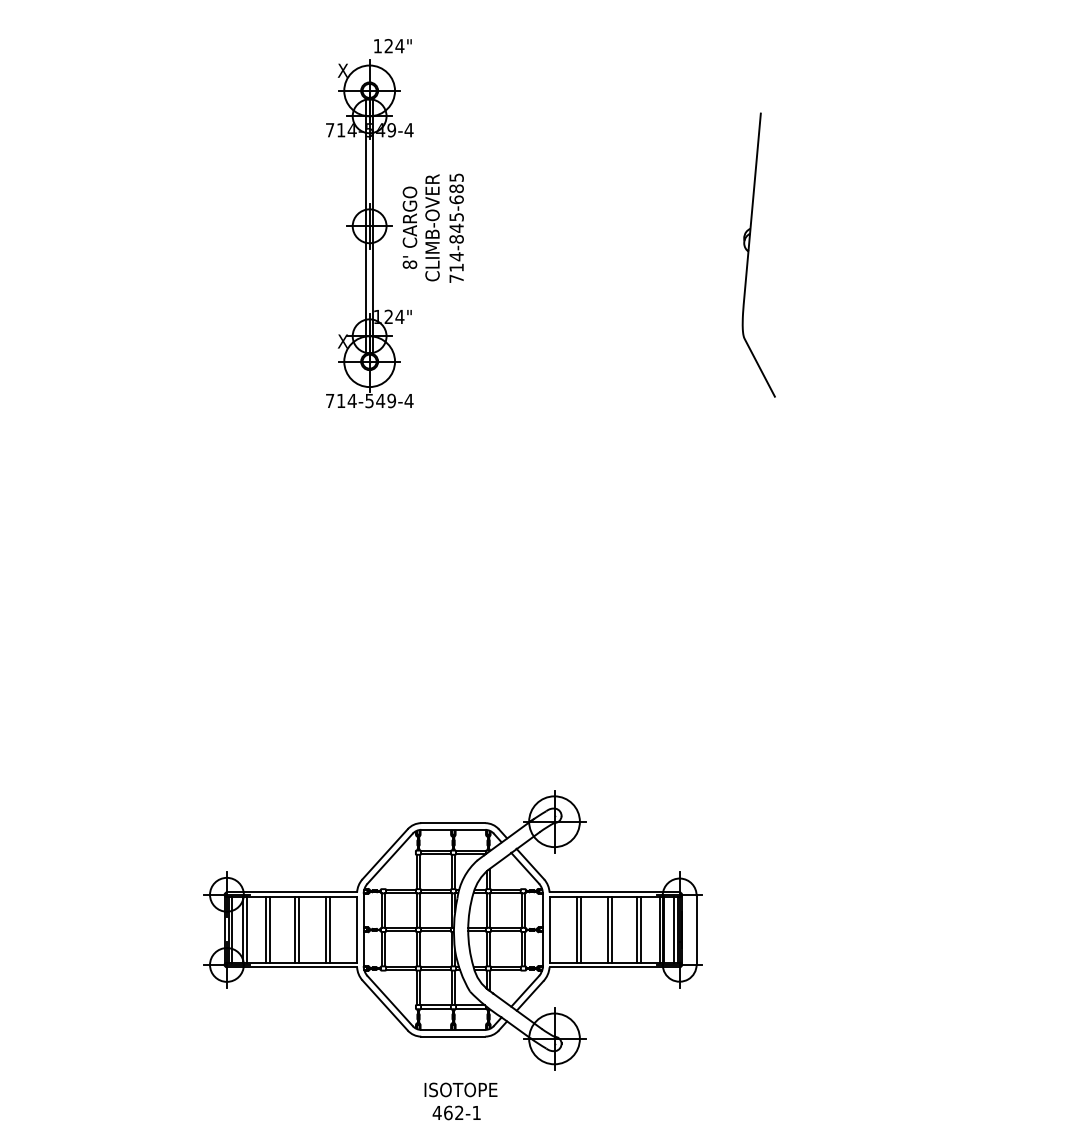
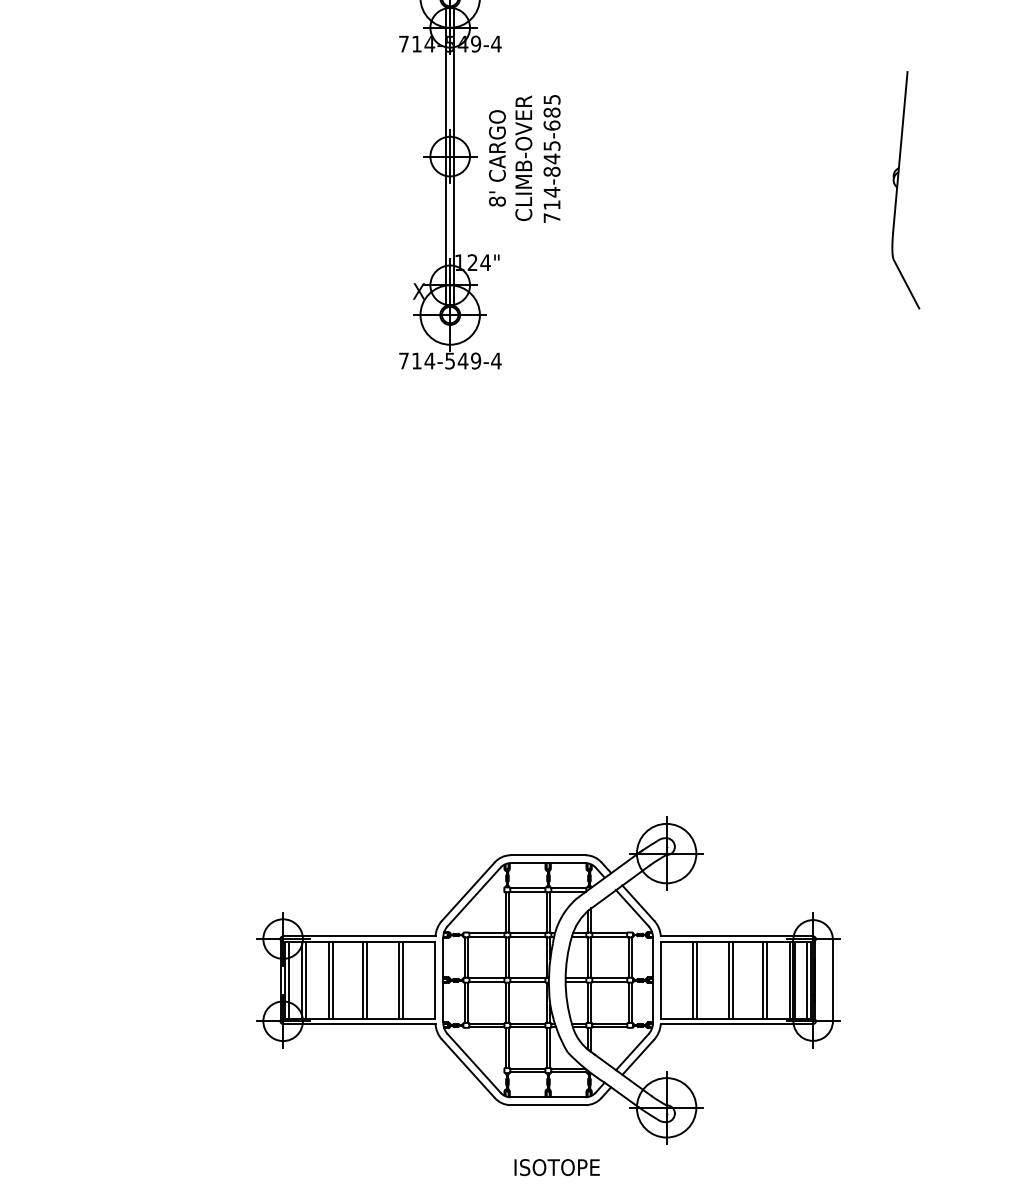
part: (758, 254) -> (905, 189), size x0.71

